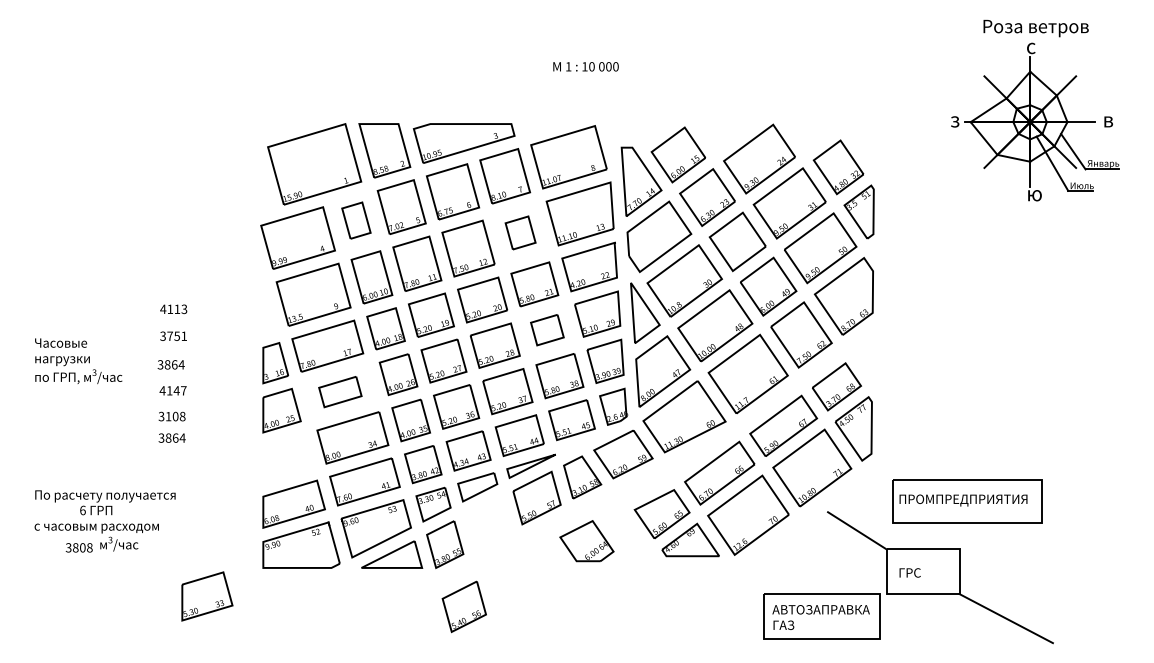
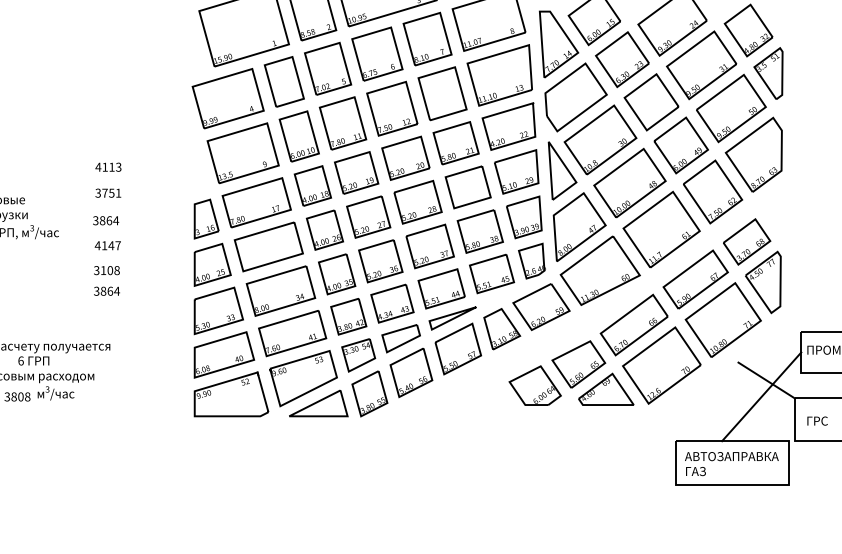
part: (356, 220) -> (284, 81), size x1.43
part: (520, 232) -> (442, 93), size x1.67
part: (547, 329) -> (468, 186), size x1.43
part: (340, 391) -> (269, 246), size x1.67
part: (586, 541) -> (534, 386), moved
line: (852, 547) -> (762, 396), added
part: (207, 596) -> (218, 310), moved
part: (463, 606) -> (410, 372), moved

